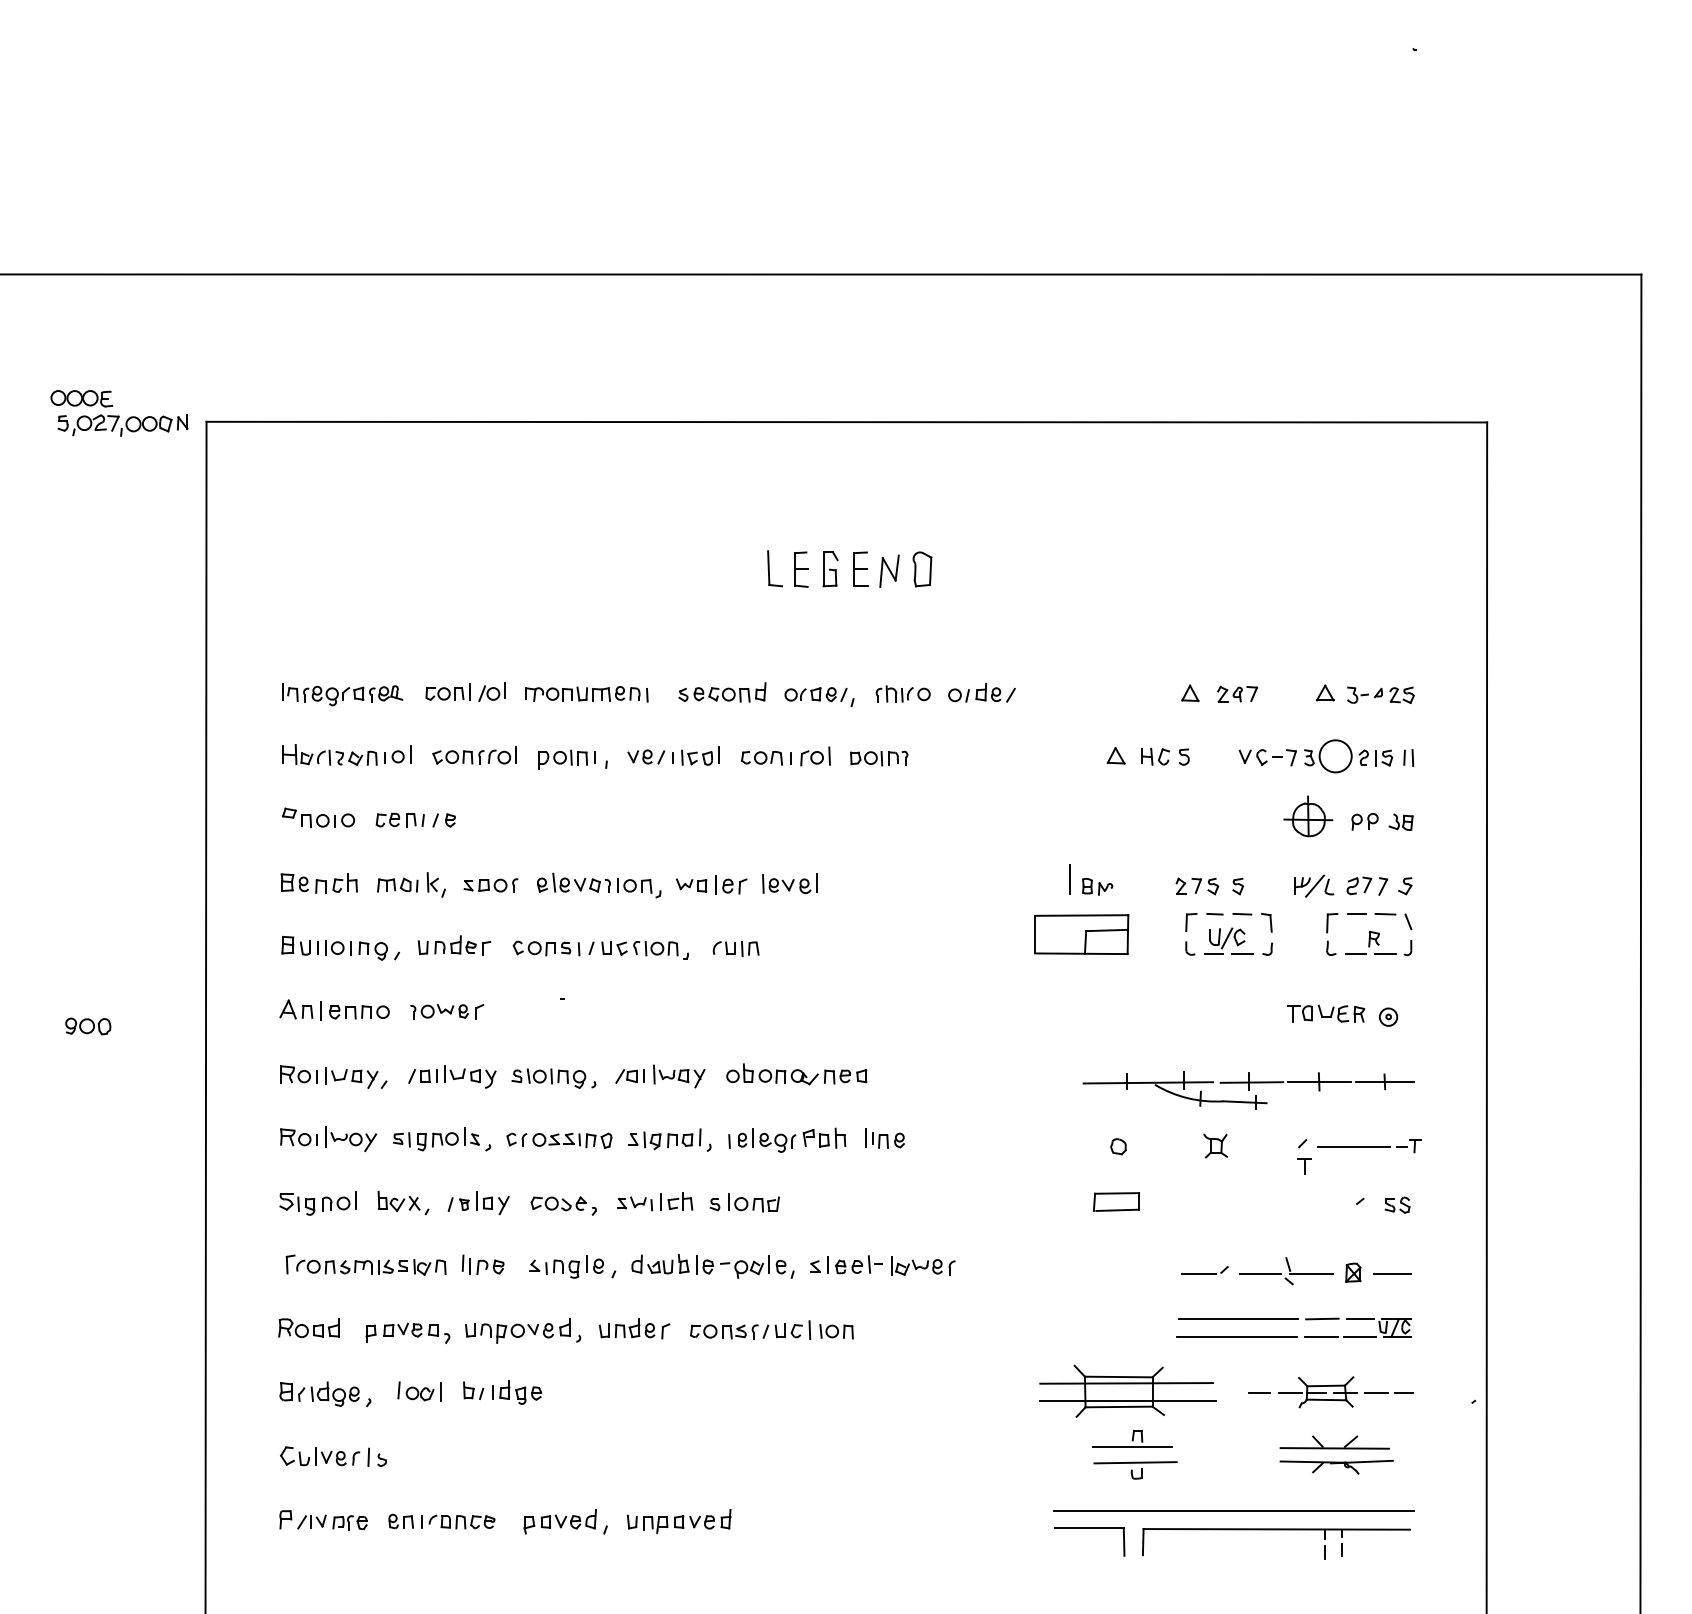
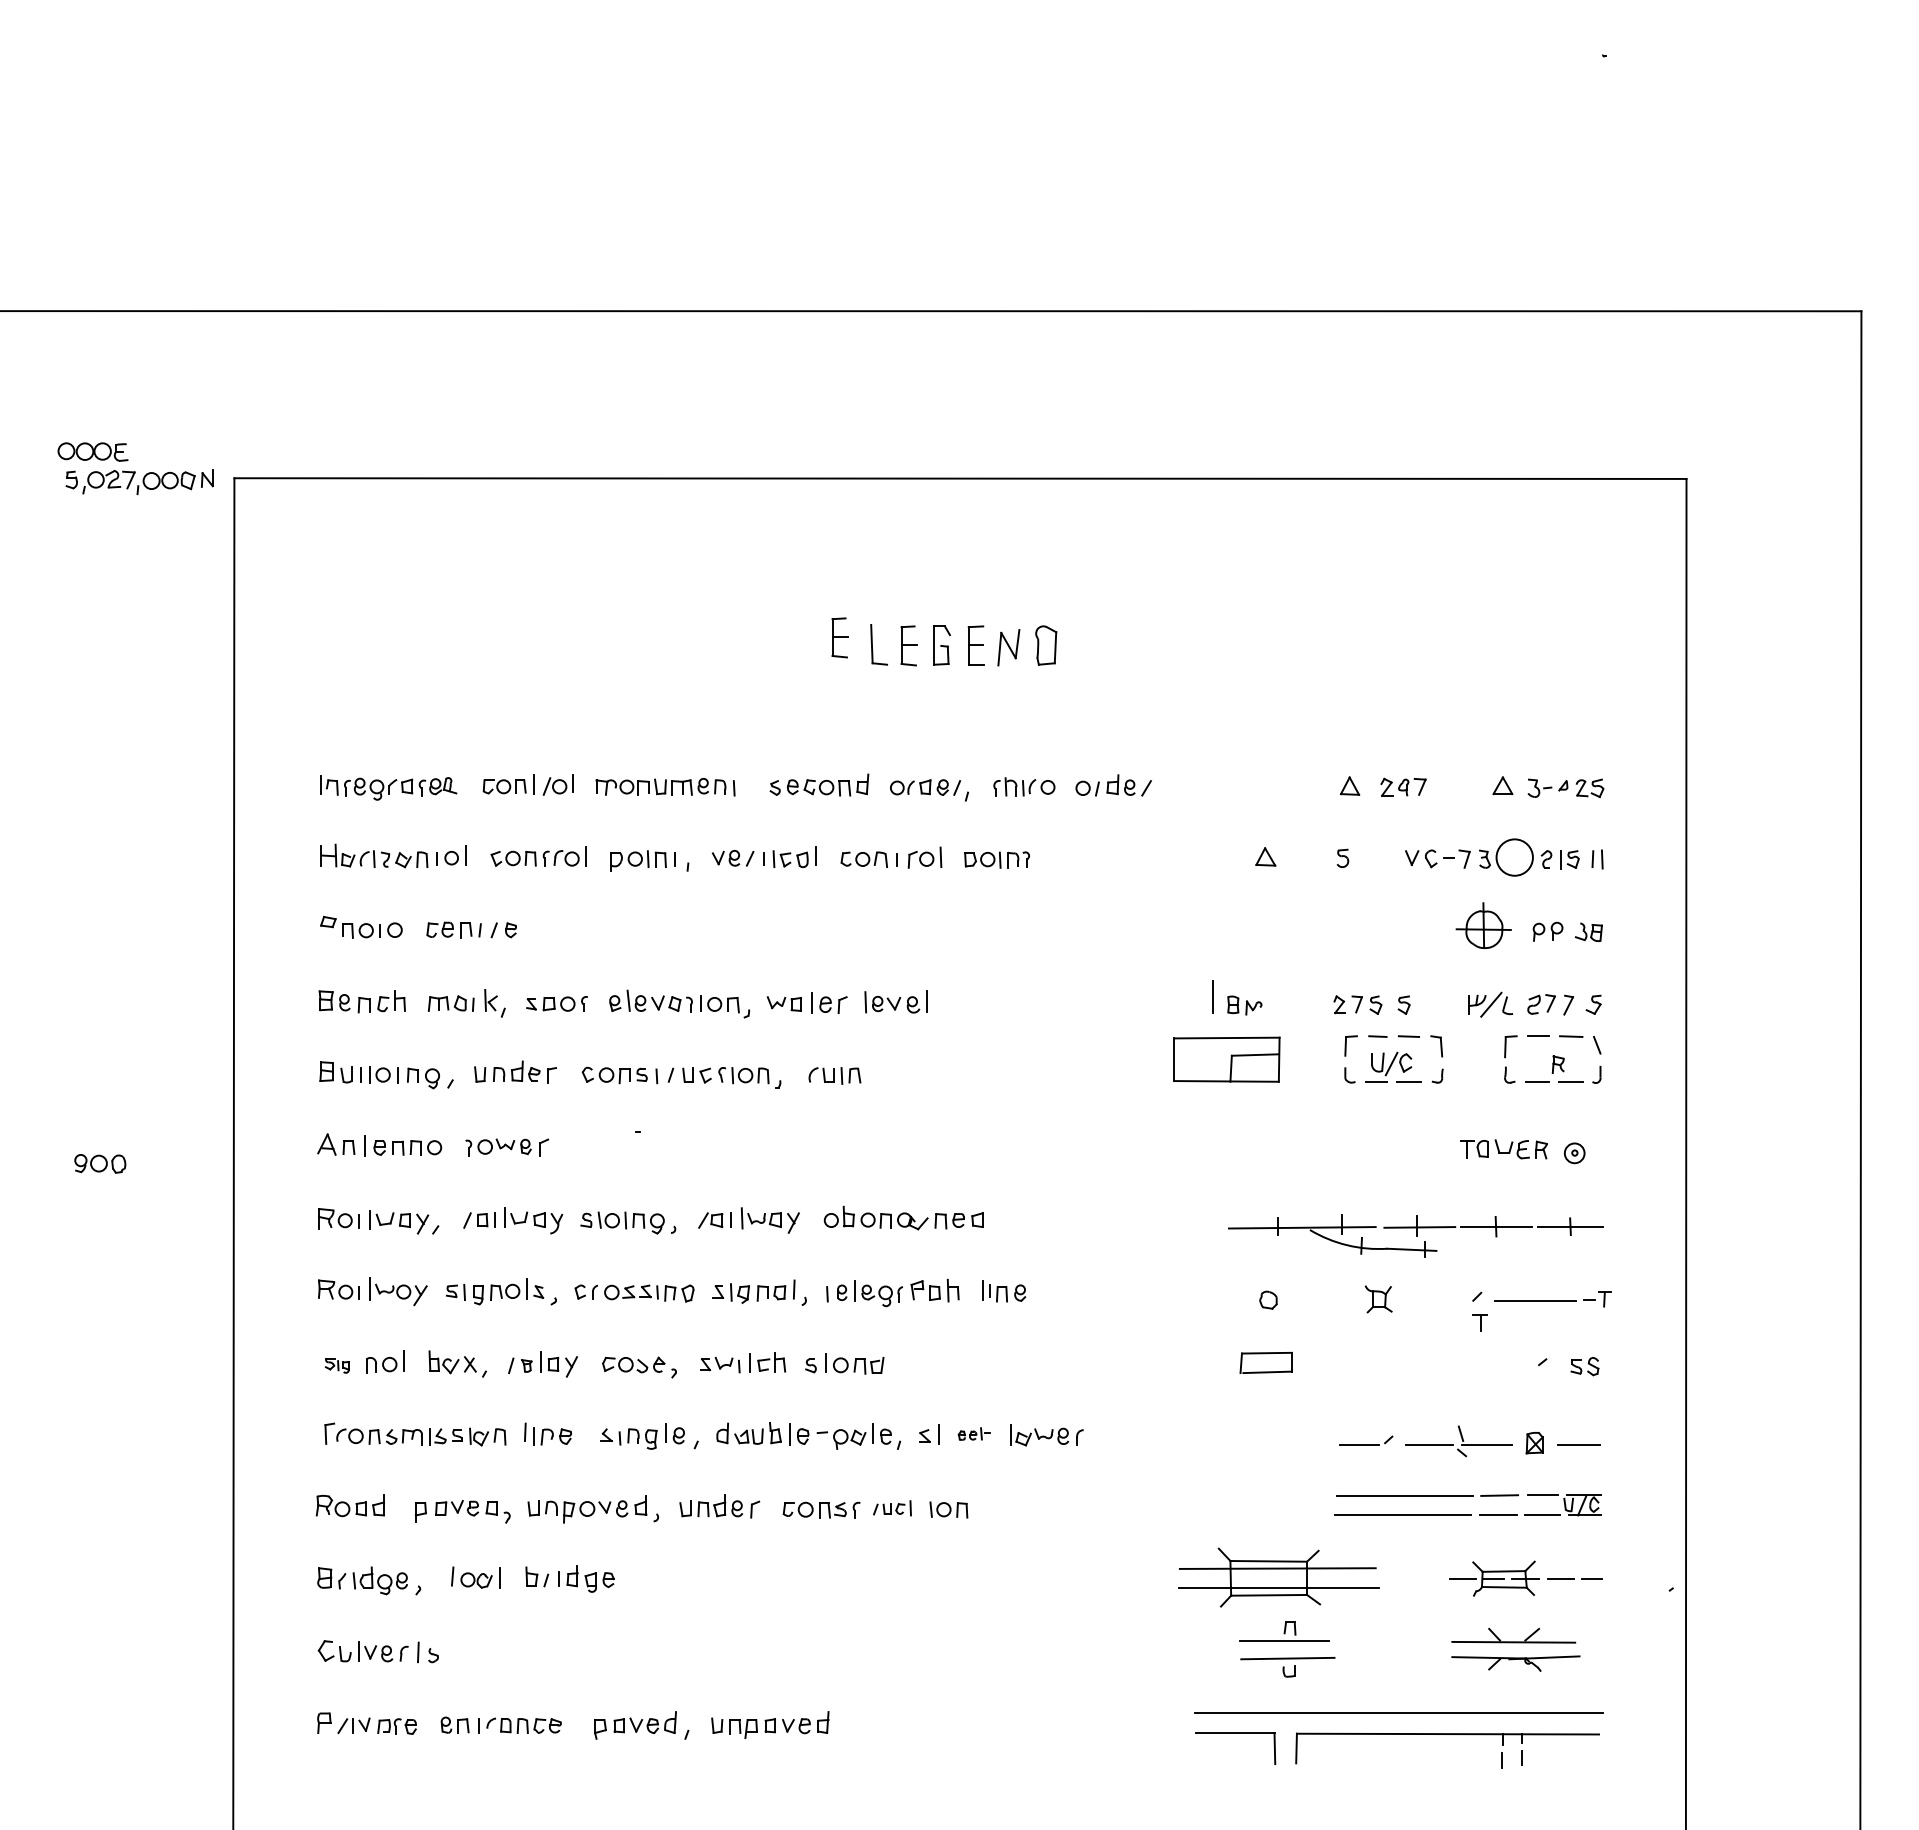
part: (740, 562) -> (839, 637), added
part: (1155, 756) -> (1310, 857), removed
part: (297, 1204) -> (337, 1365), size x0.6
part: (859, 1264) -> (974, 1433), size x0.6
part: (786, 1330) -> (892, 1508), size x0.7
line: (1259, 1393) -> (1428, 1579), removed

